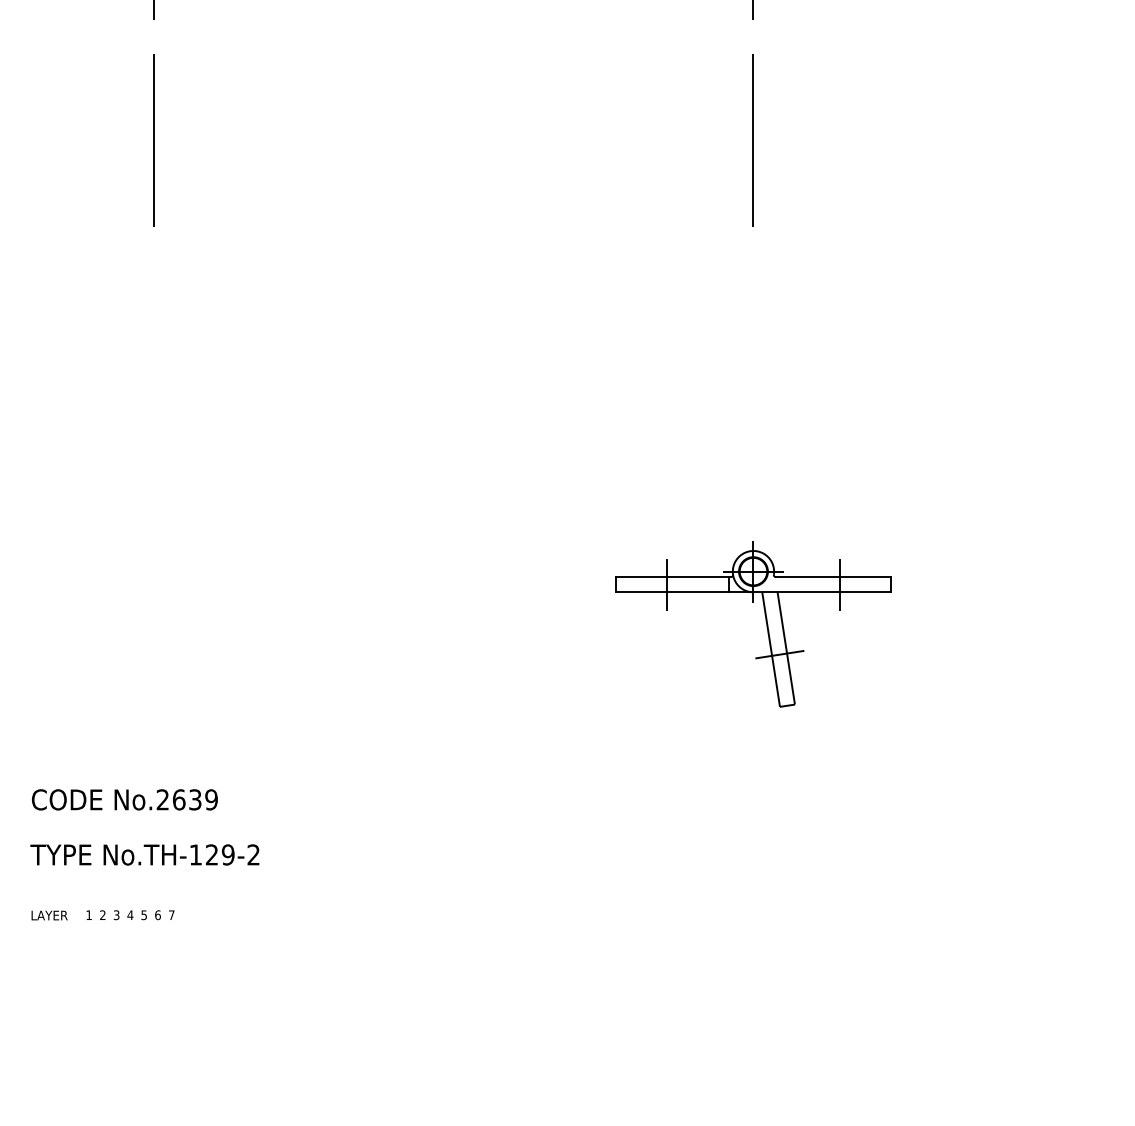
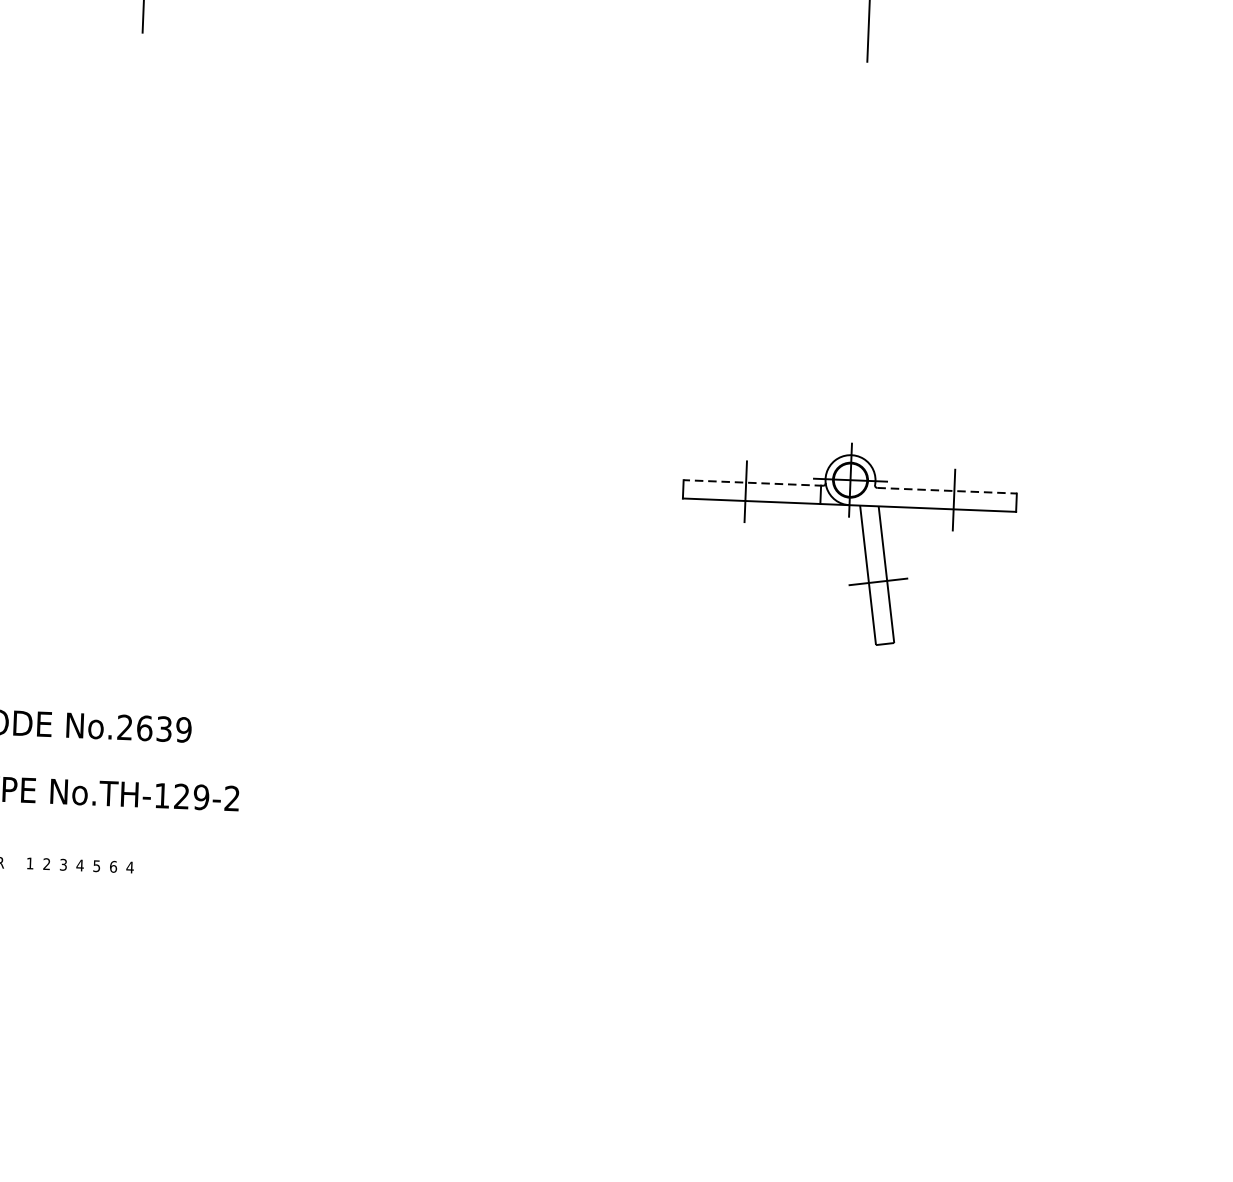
line: (673, 577) -> (753, 483), solid -> dashed
line: (833, 577) -> (947, 491), solid -> dashed
text: (171, 914) -> (129, 866), 7 -> 4

